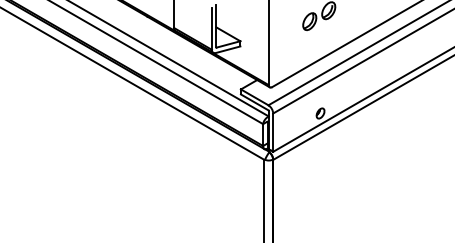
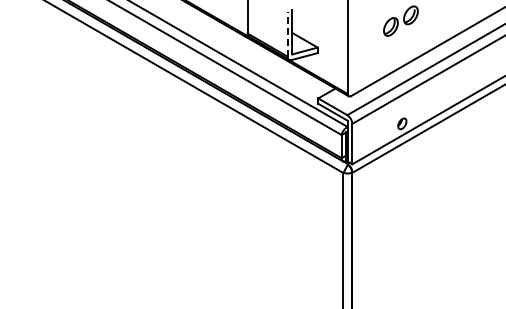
line: (211, 28) -> (287, 34), solid -> dashed

